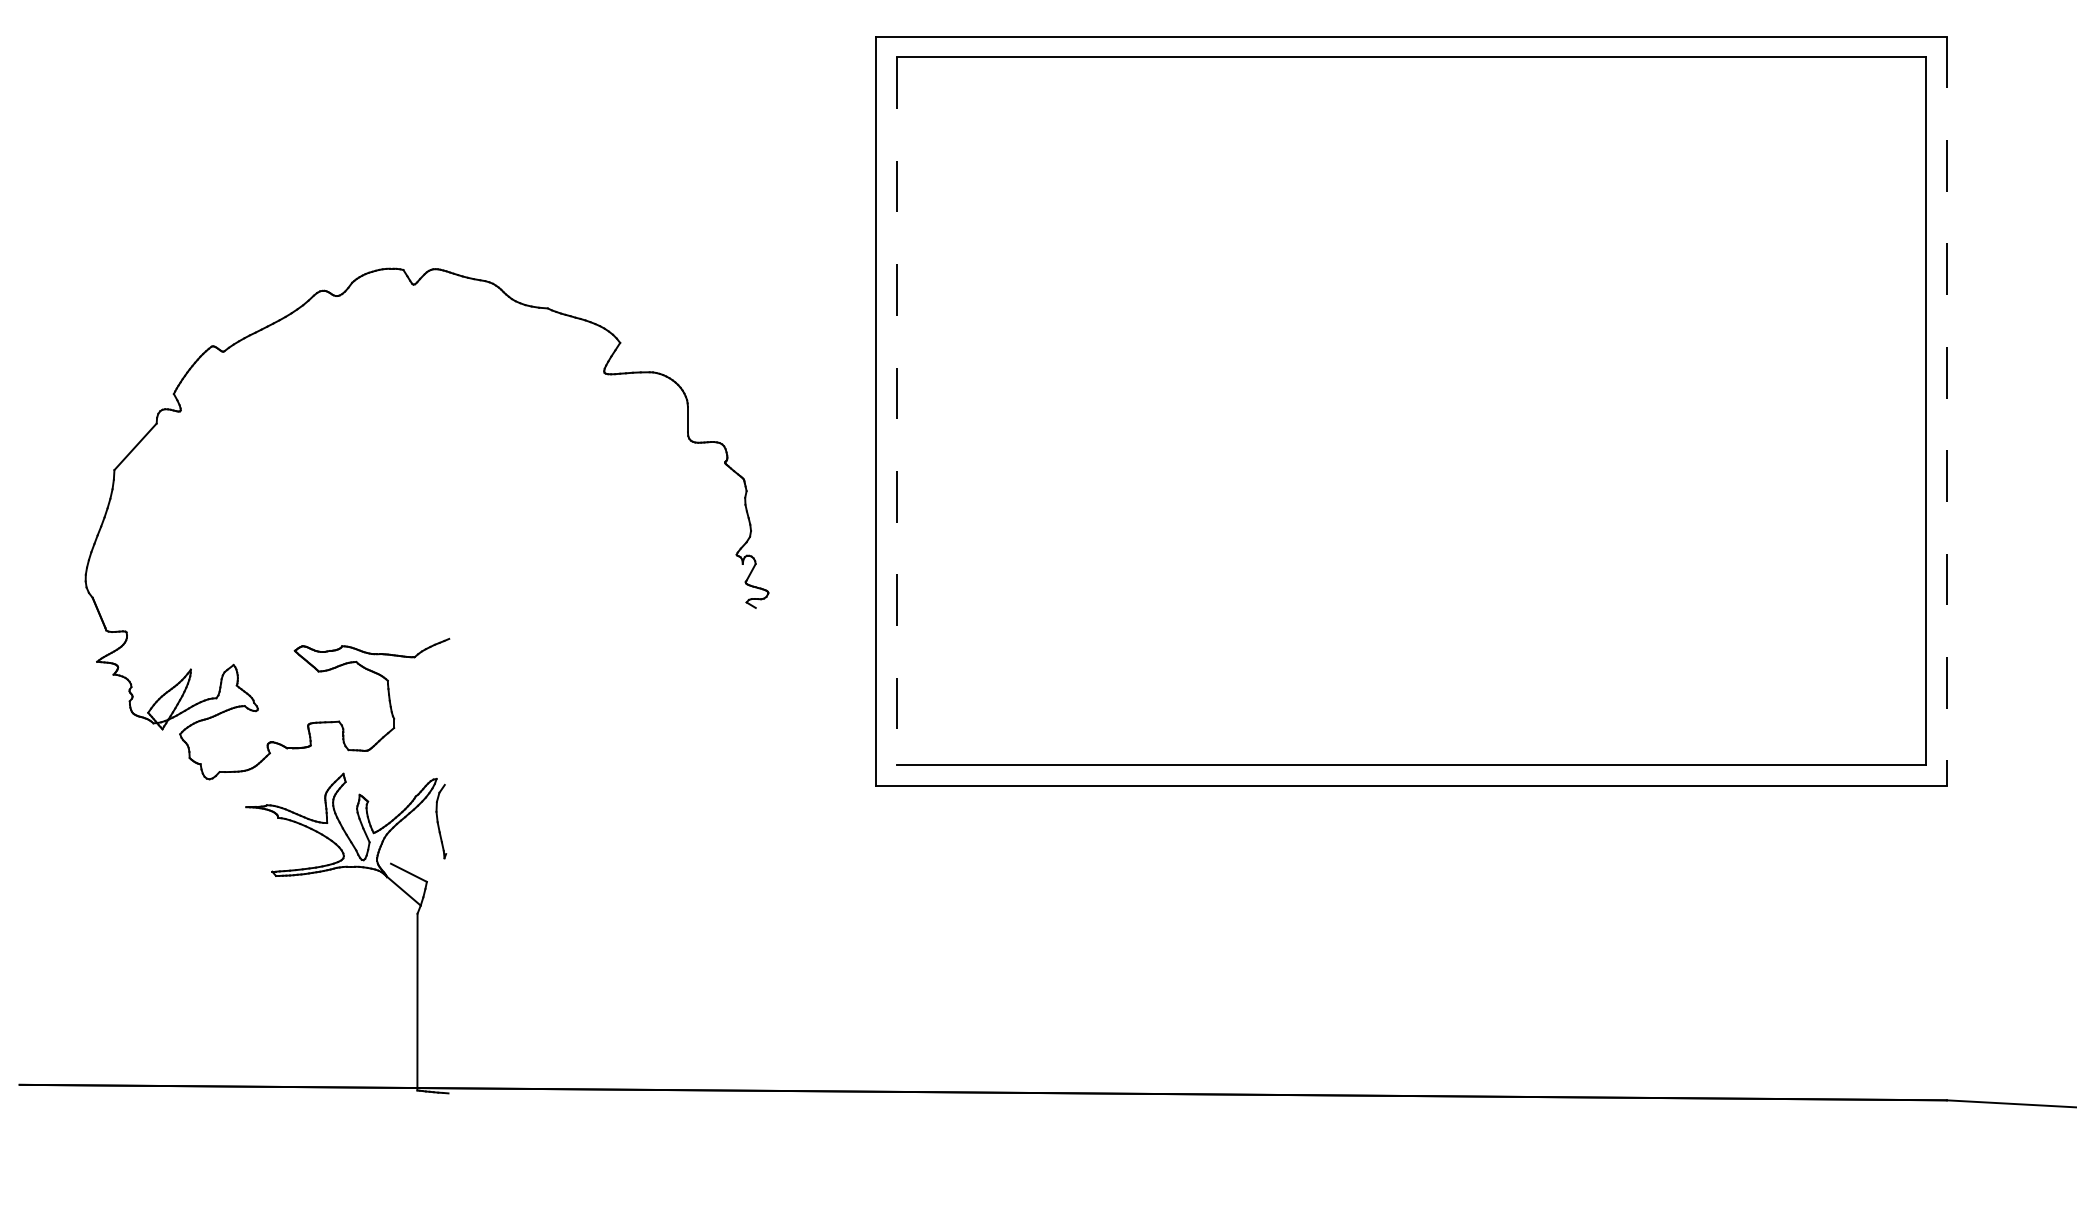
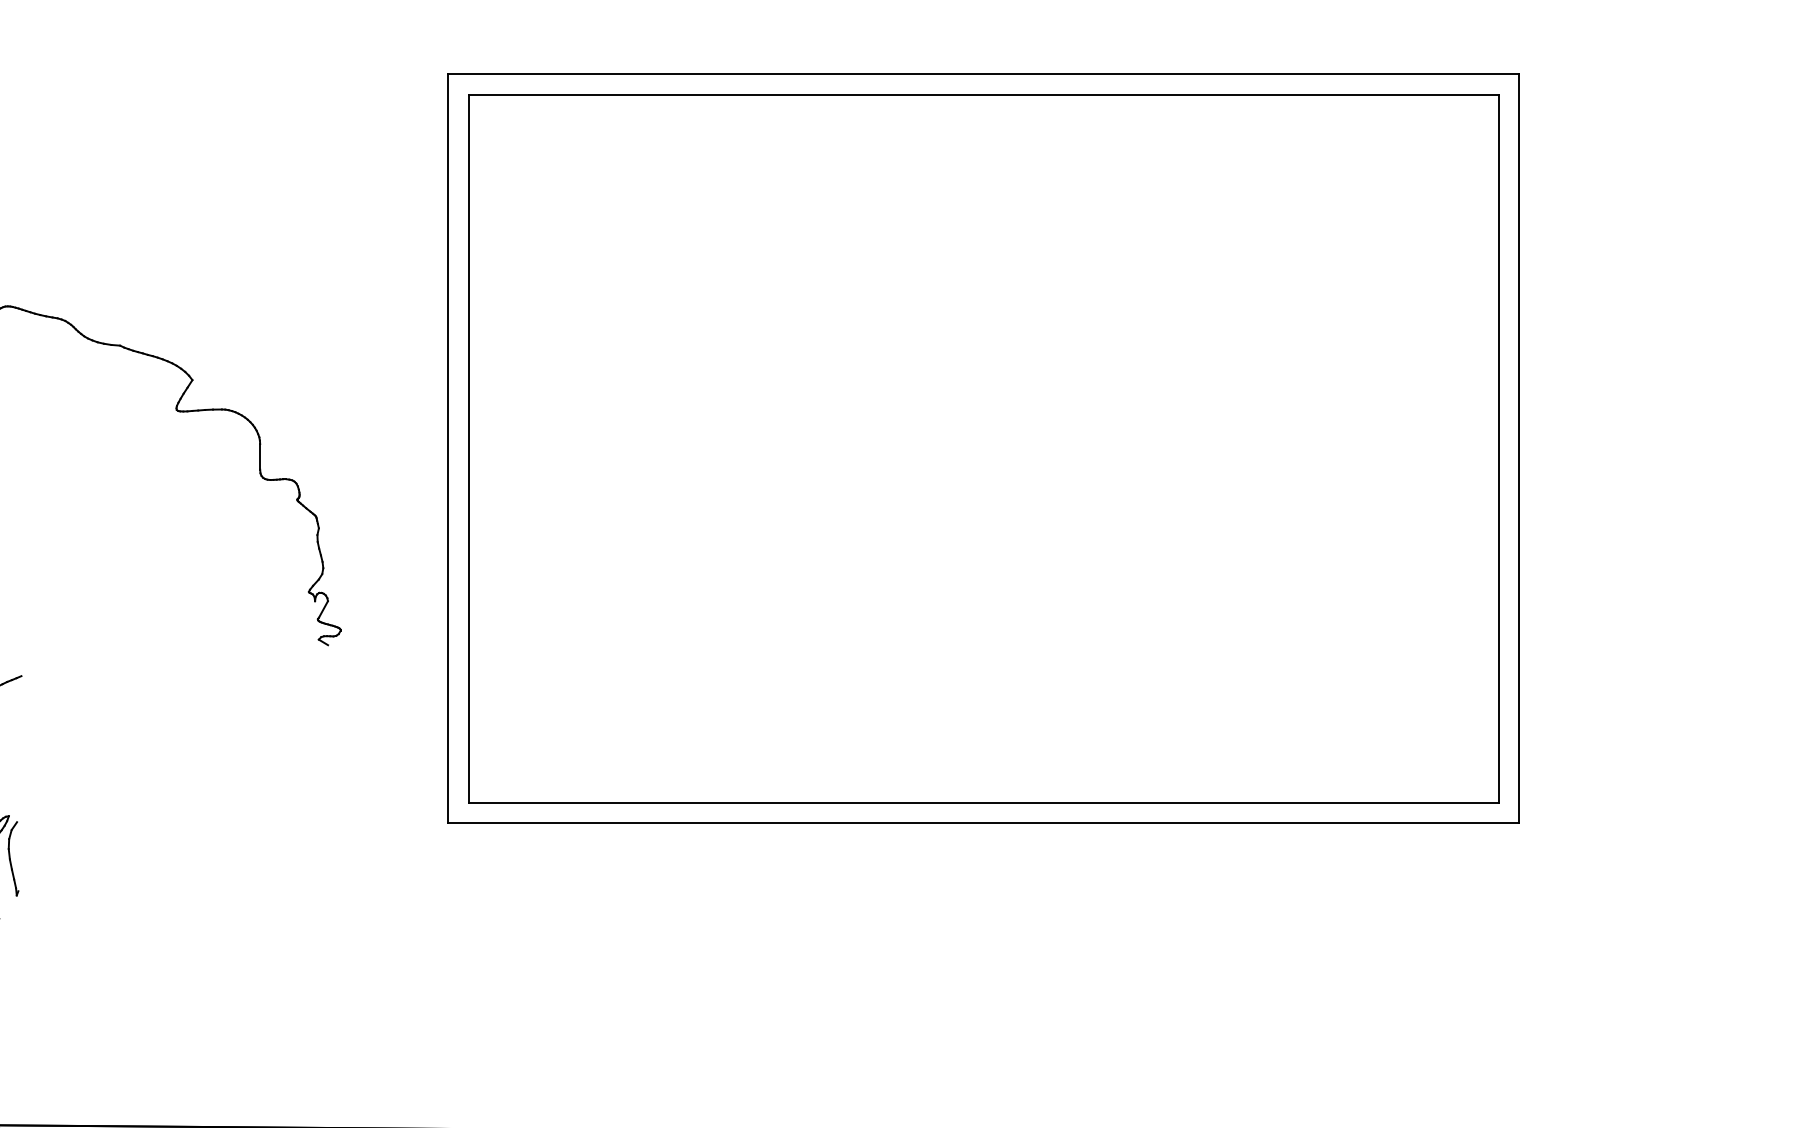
line: (896, 411) -> (468, 448), dashed -> solid
line: (1946, 411) -> (1518, 448), dashed -> solid

